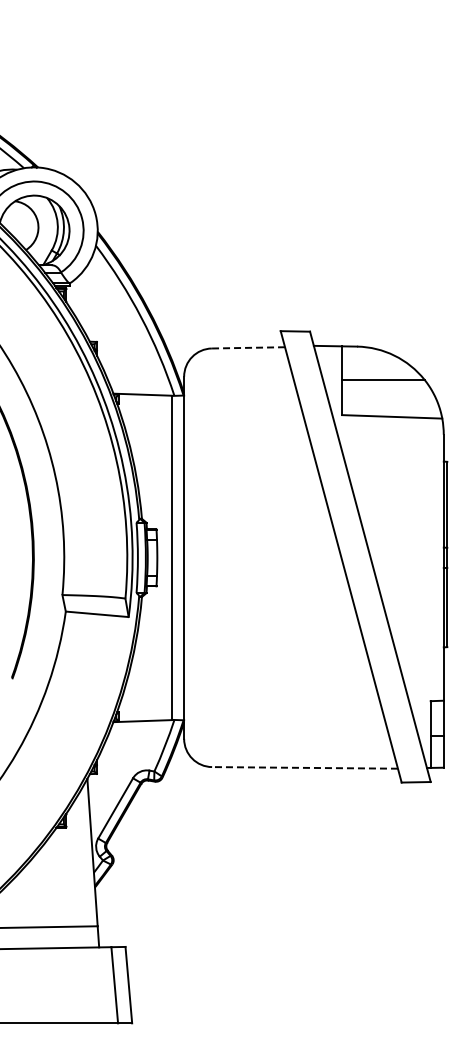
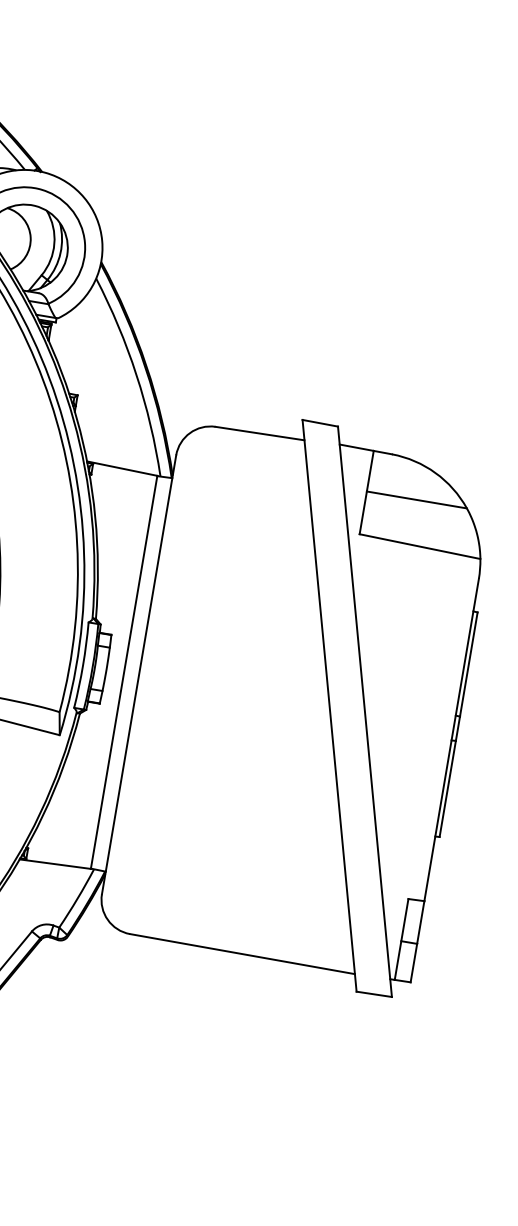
line: (248, 347) -> (260, 433), dashed -> solid
line: (305, 767) -> (243, 953), dashed -> solid

